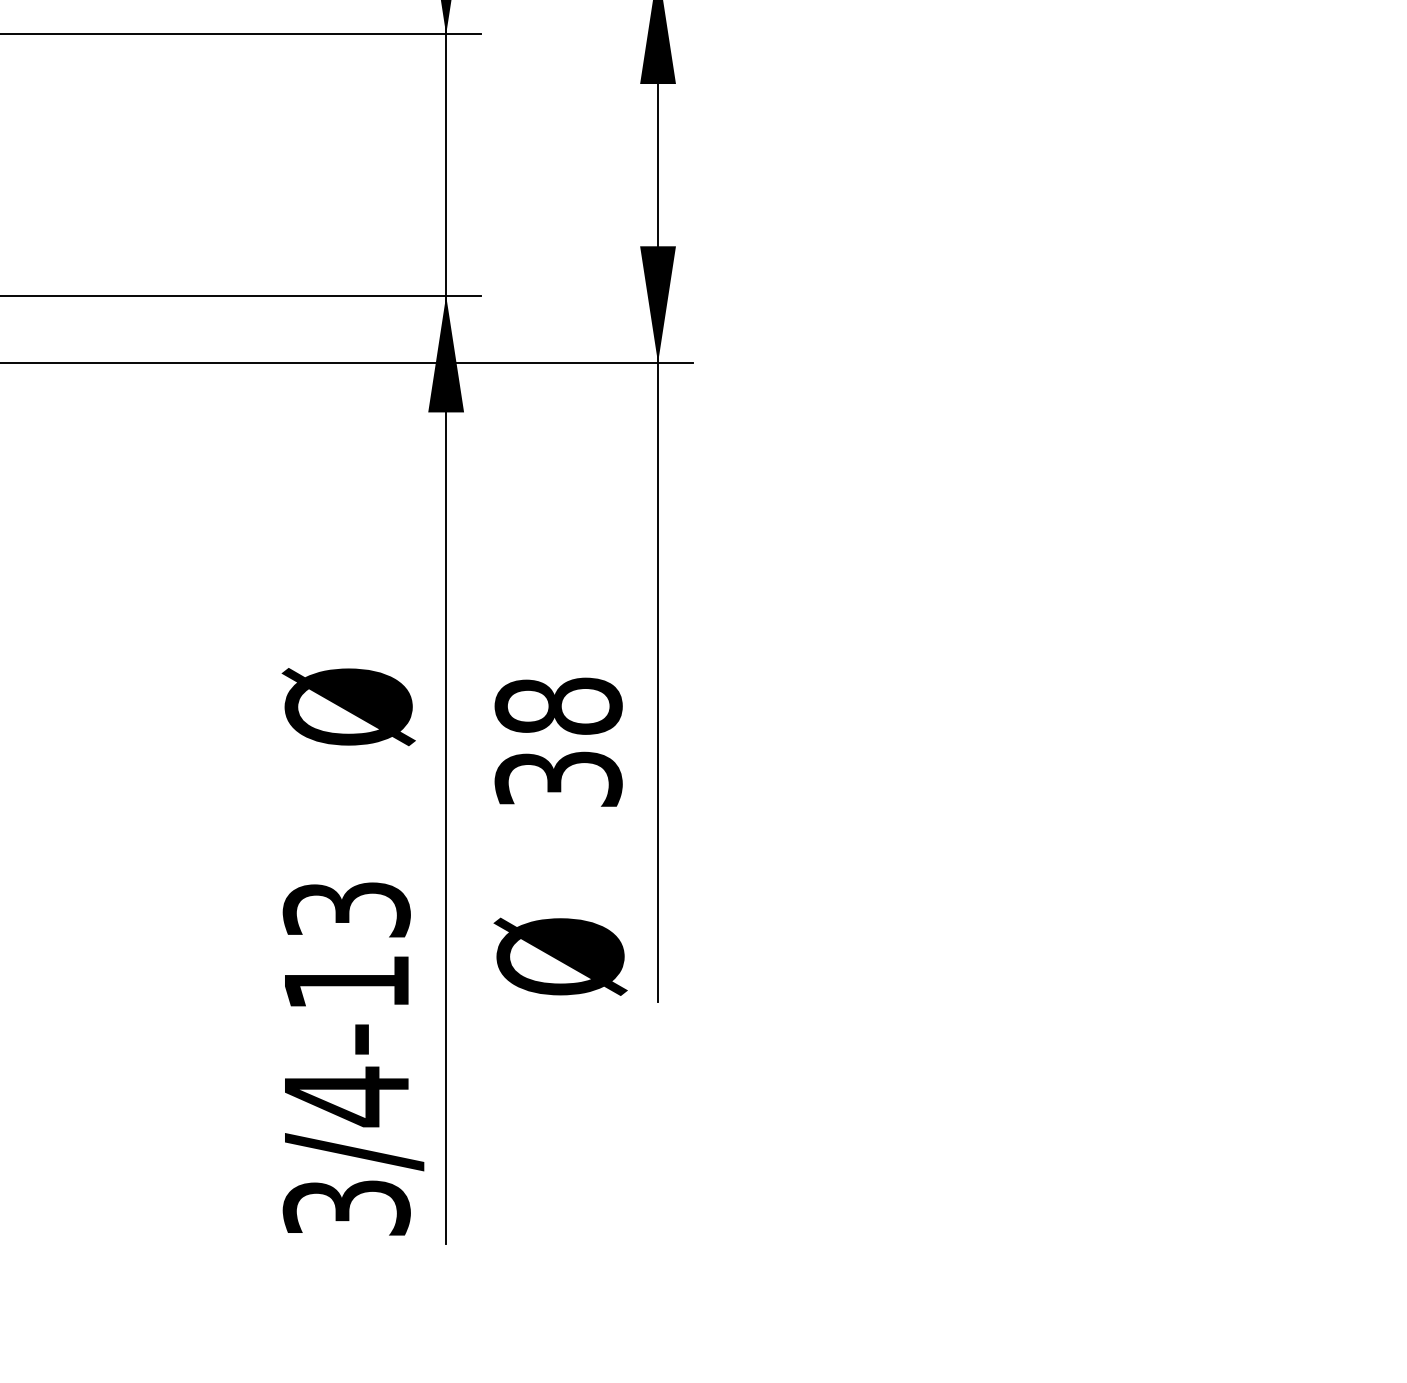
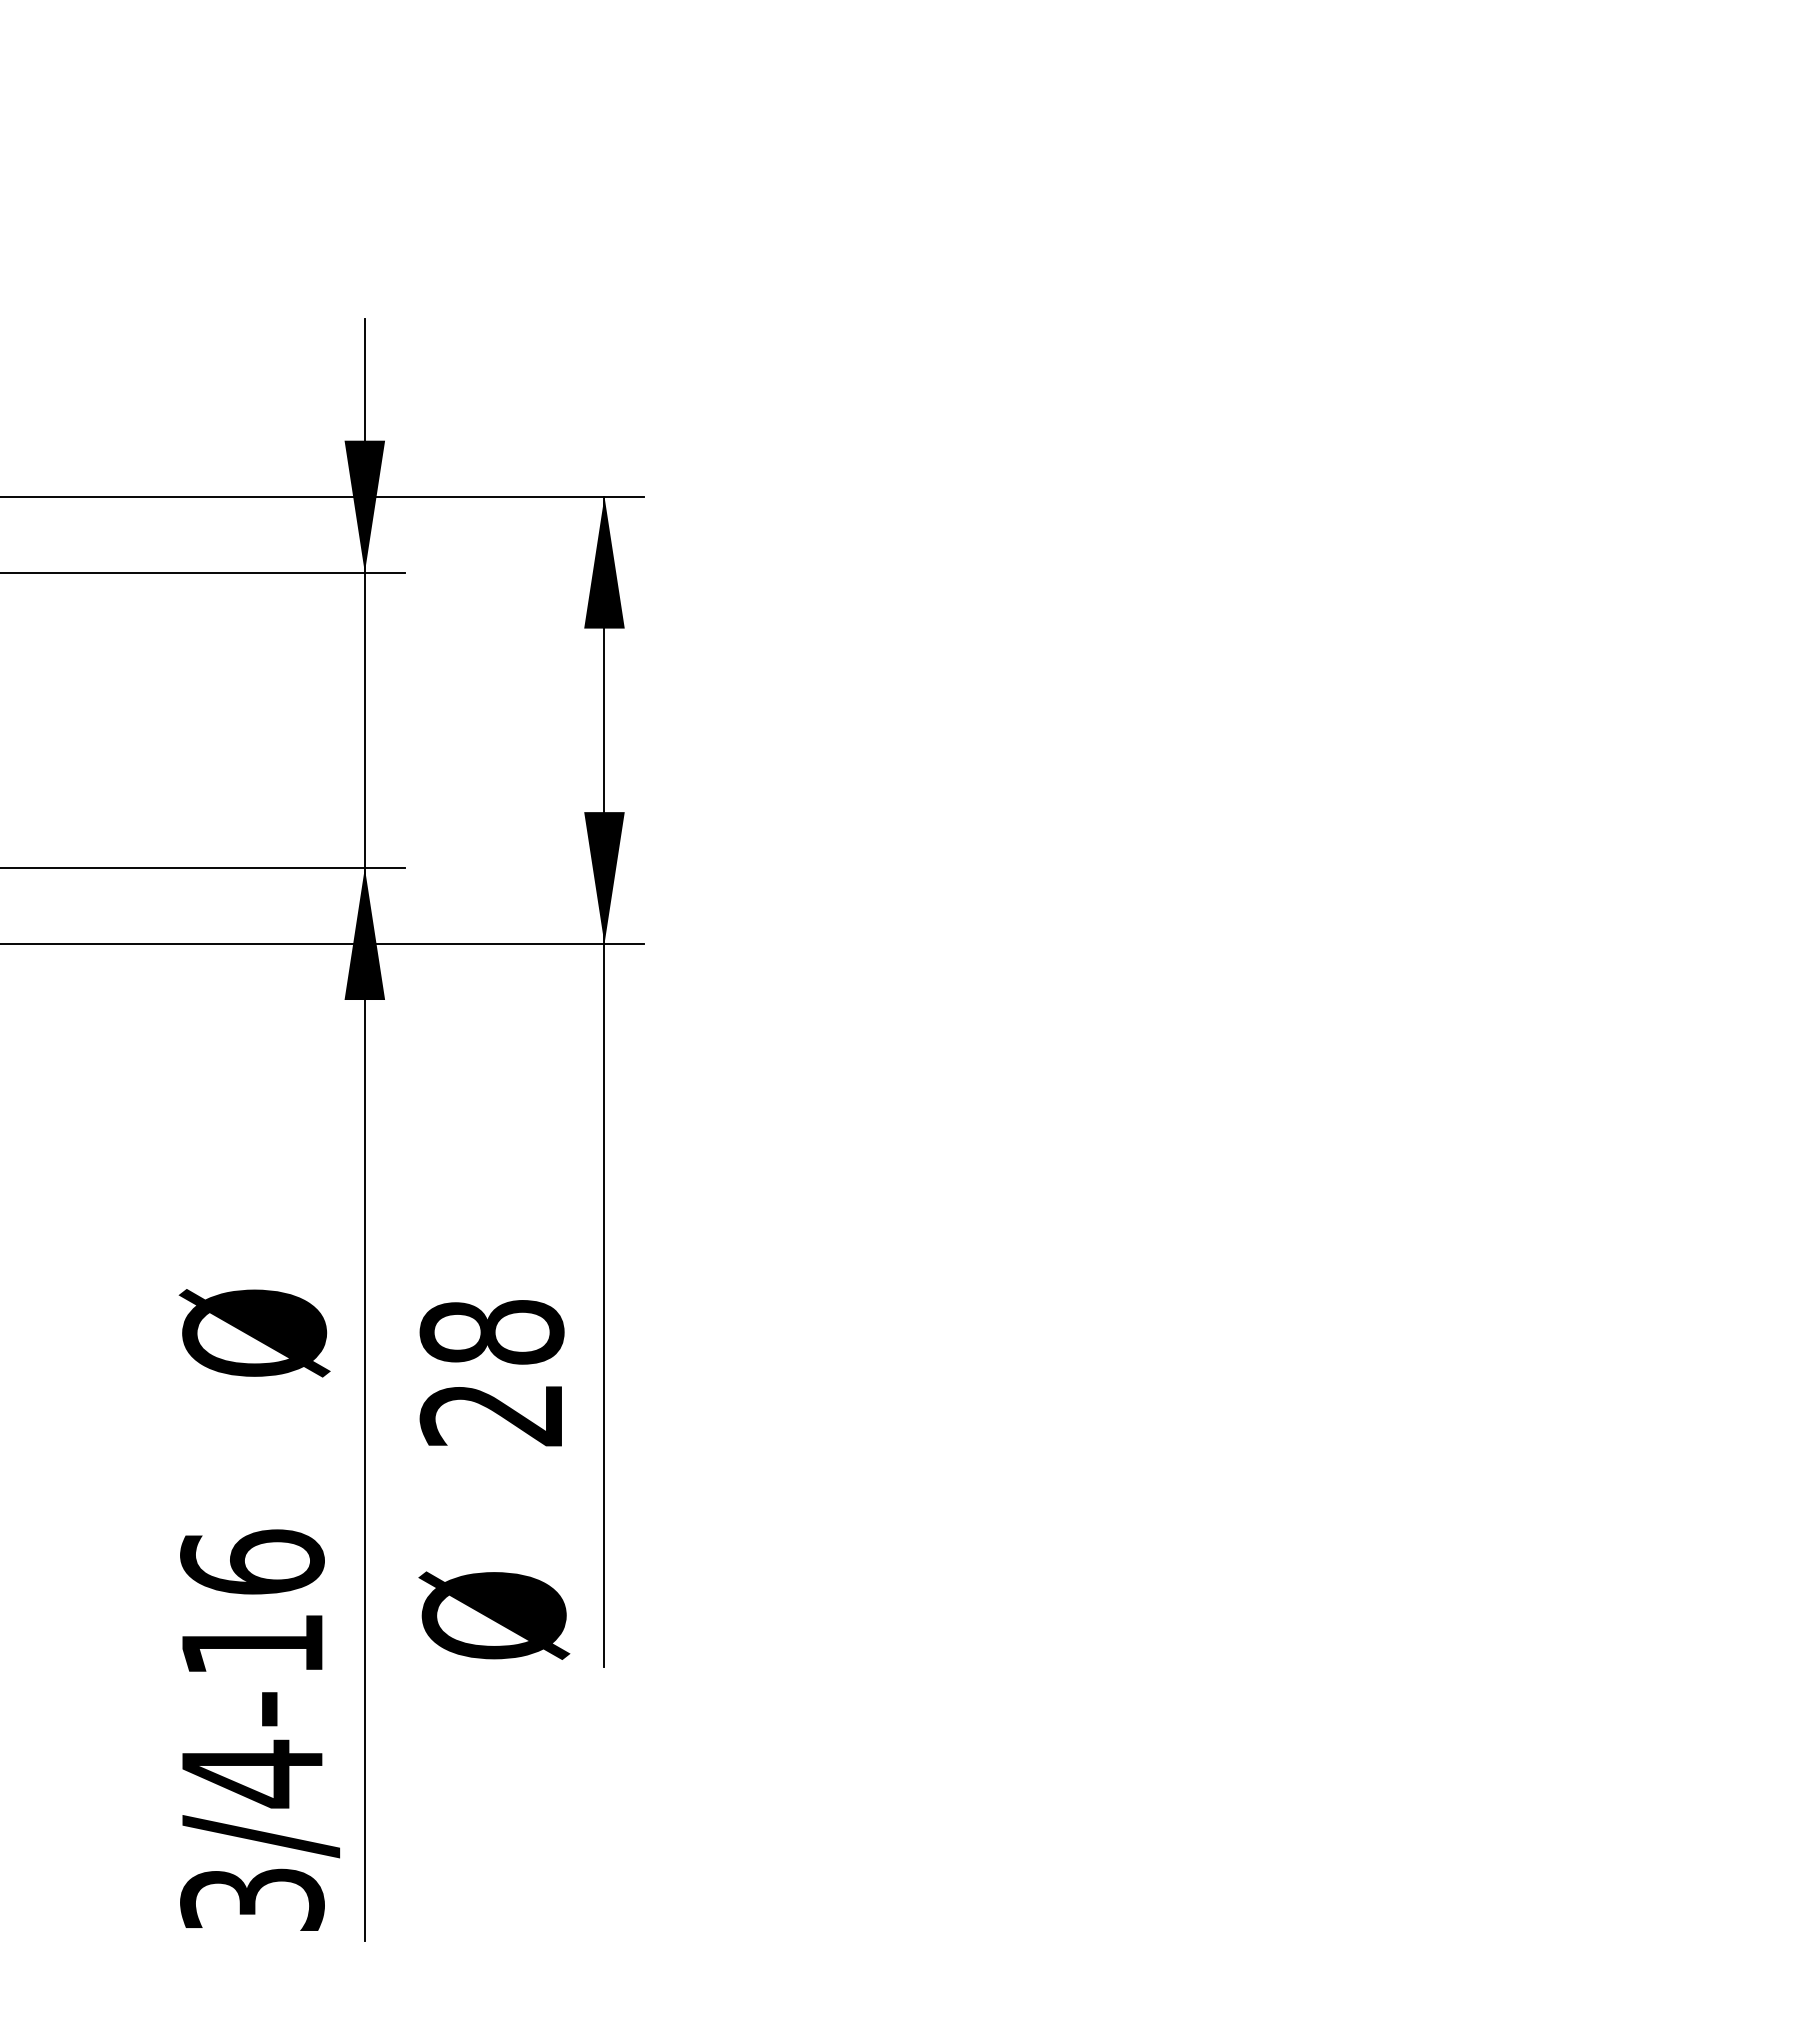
text: (558, 778) -> (491, 1414), 38 -> 28
text: (346, 908) -> (252, 1561), 3/4-13 -> 3/4-16

